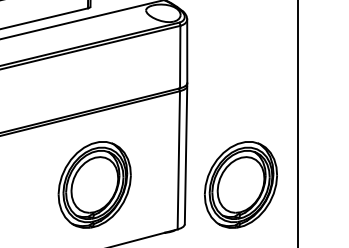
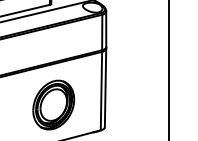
part: (240, 183) -> (136, 104), removed

